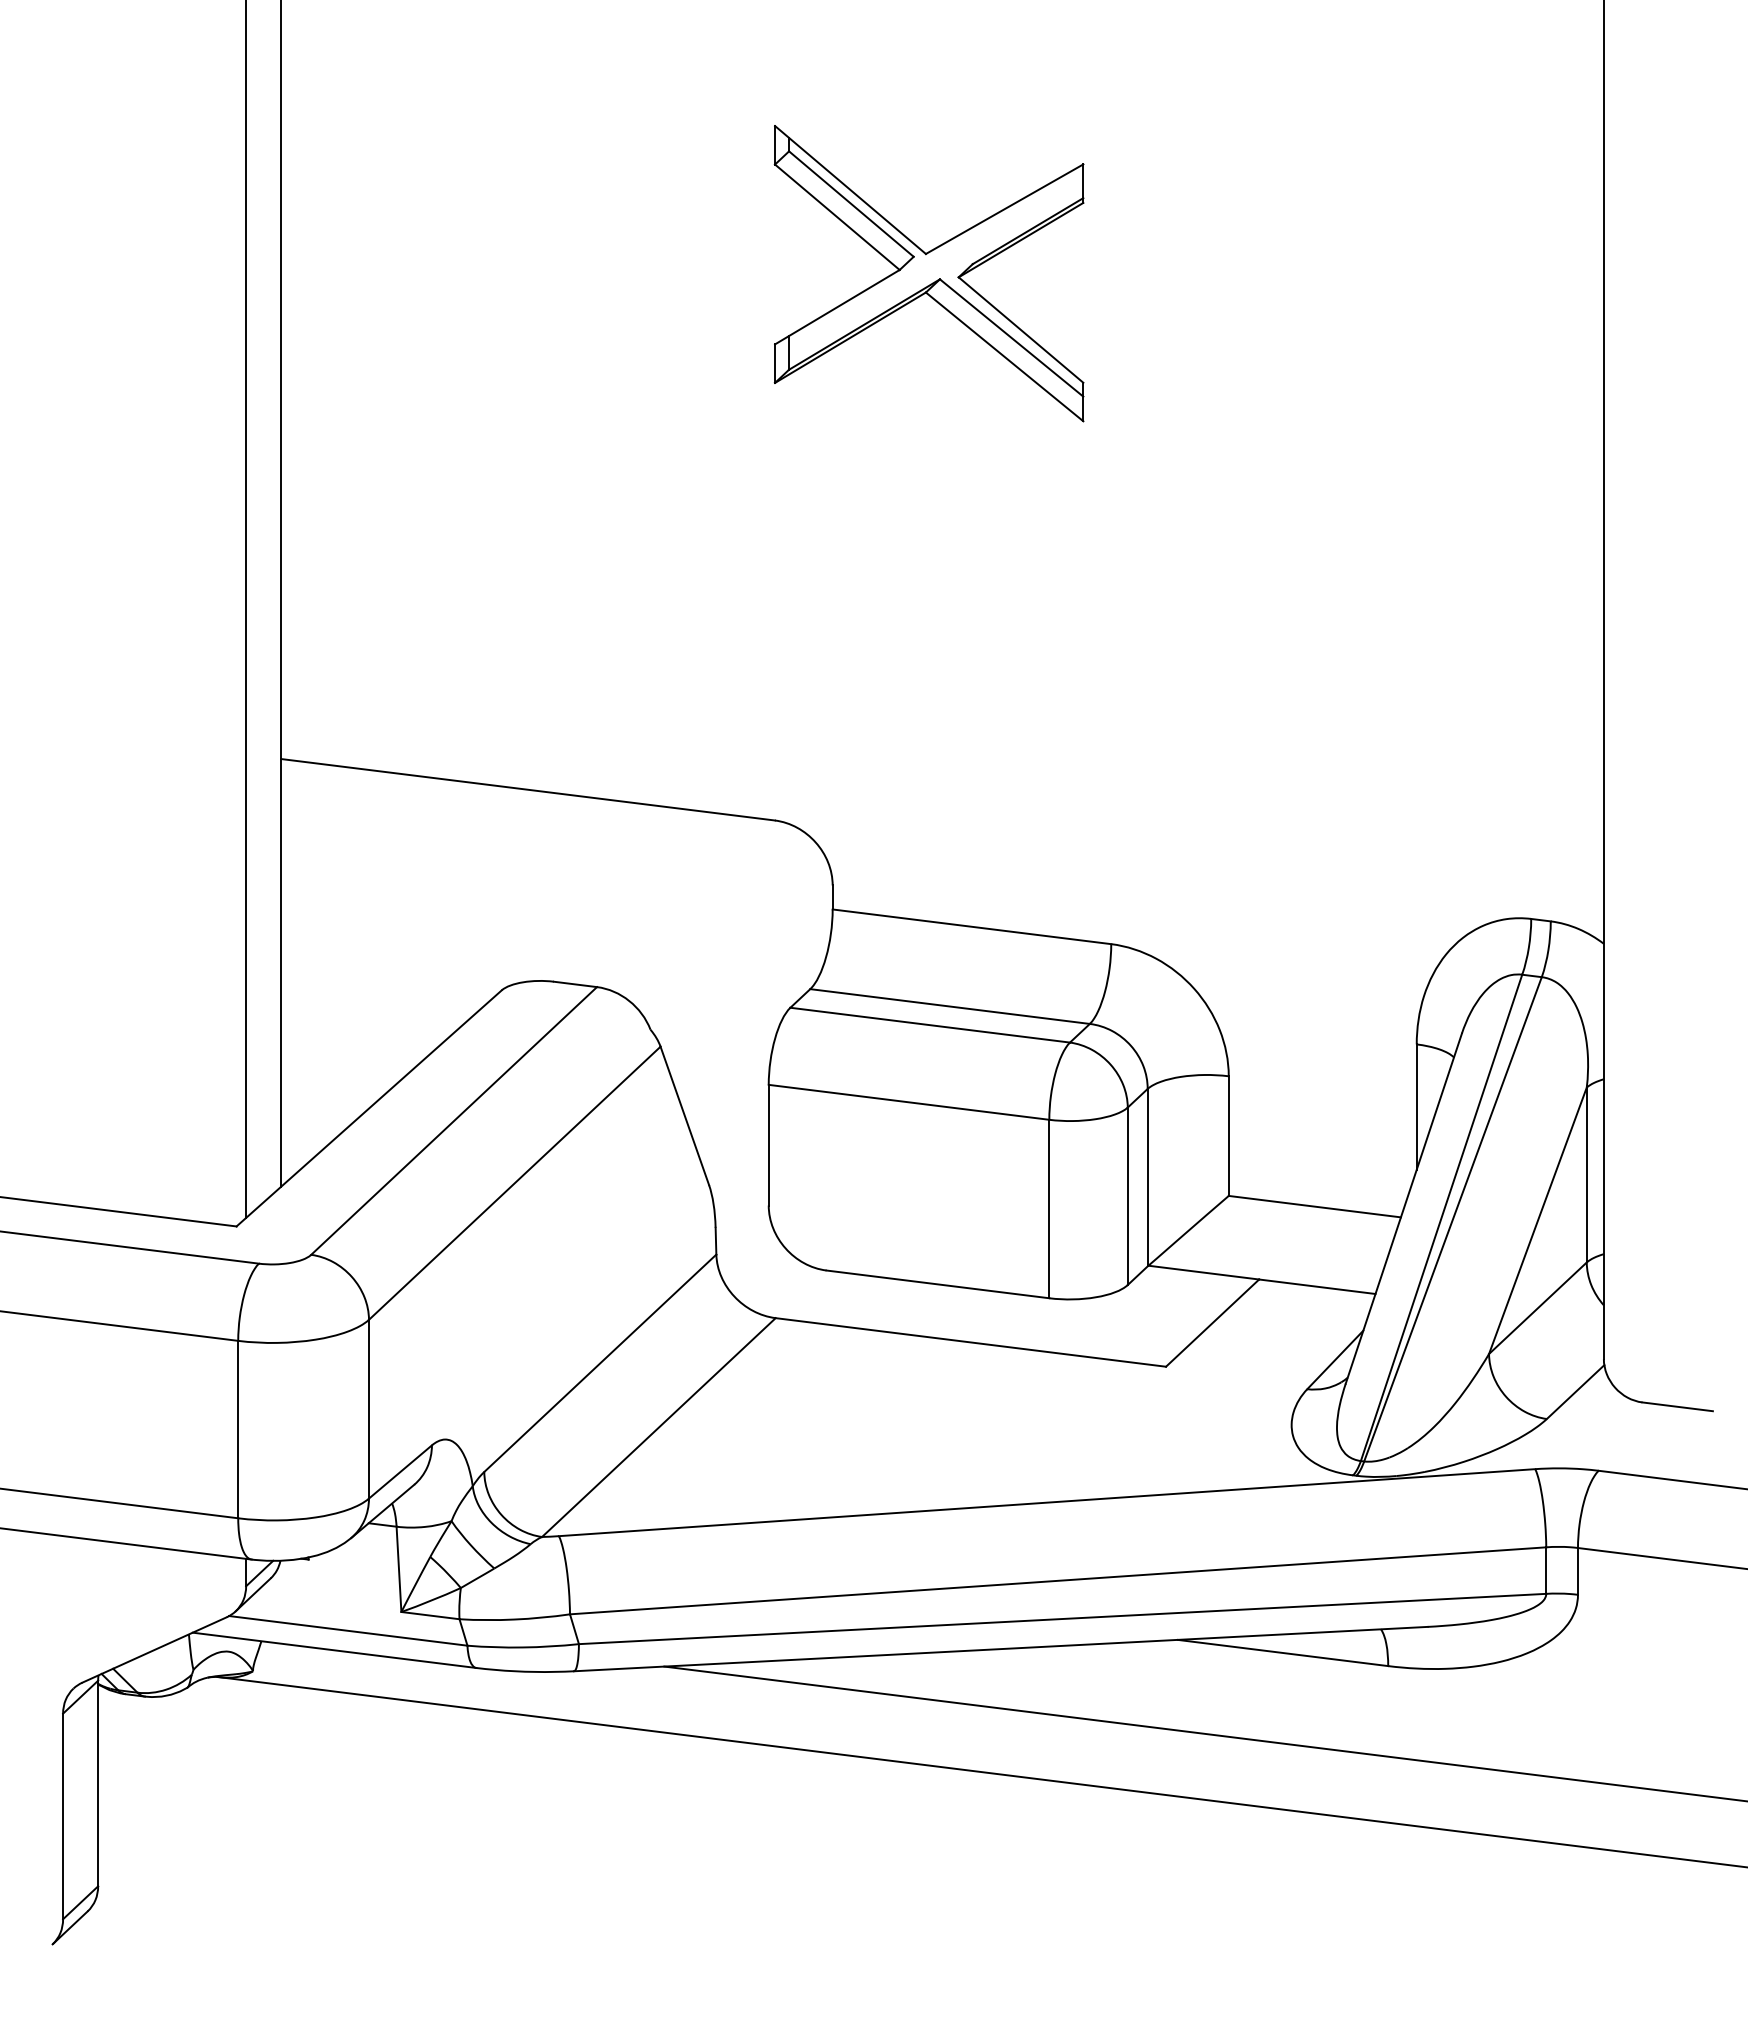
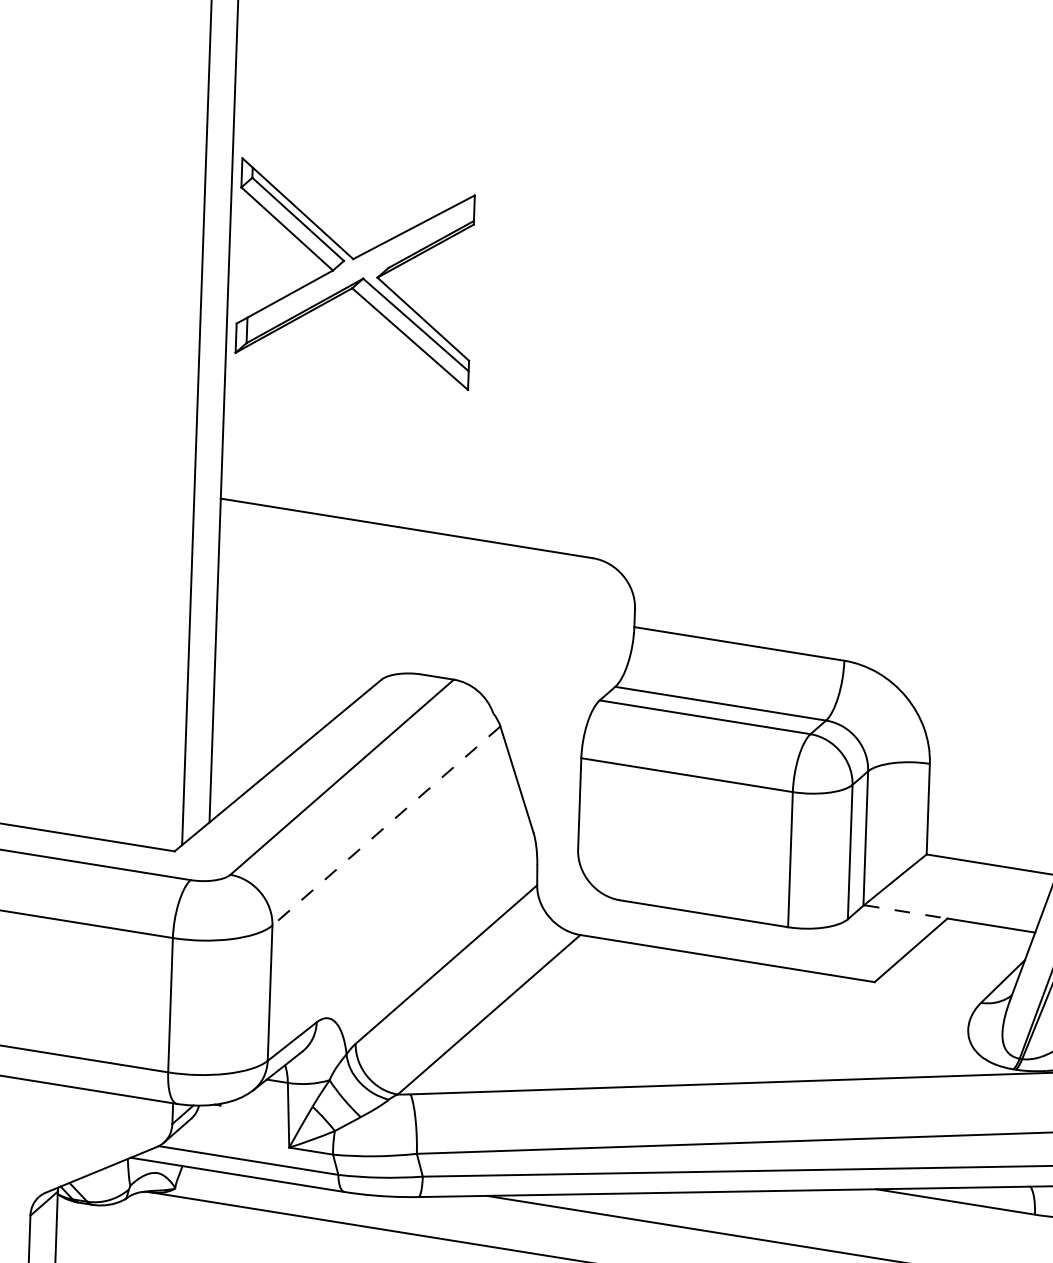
part: (928, 273) -> (354, 273), moved
line: (514, 1183) -> (386, 826), solid -> dashed
line: (1203, 1272) -> (905, 911), solid -> dashed

